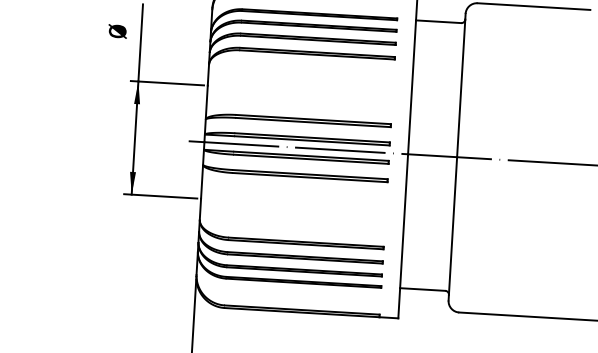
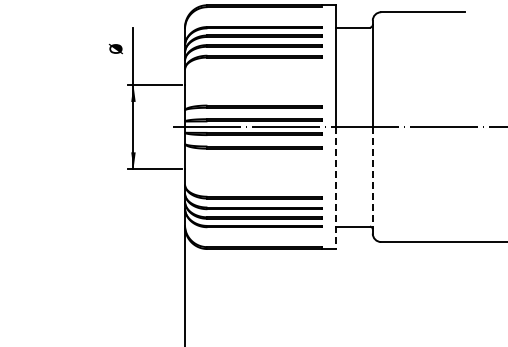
line: (452, 226) -> (372, 178), solid -> dashed
line: (403, 236) -> (336, 188), solid -> dashed

